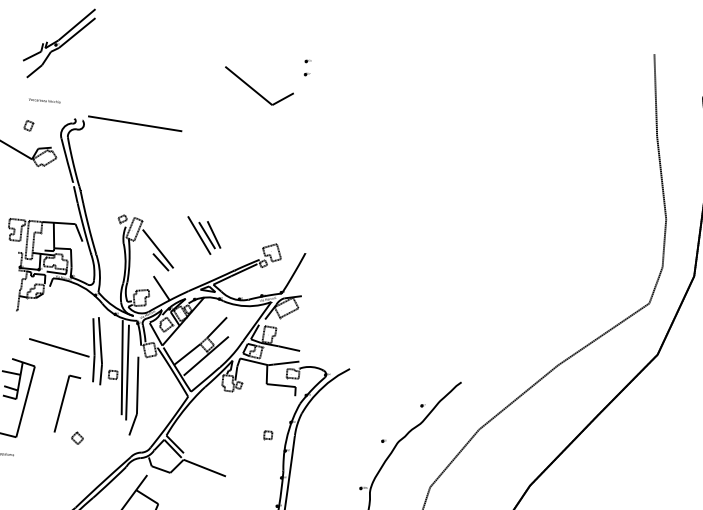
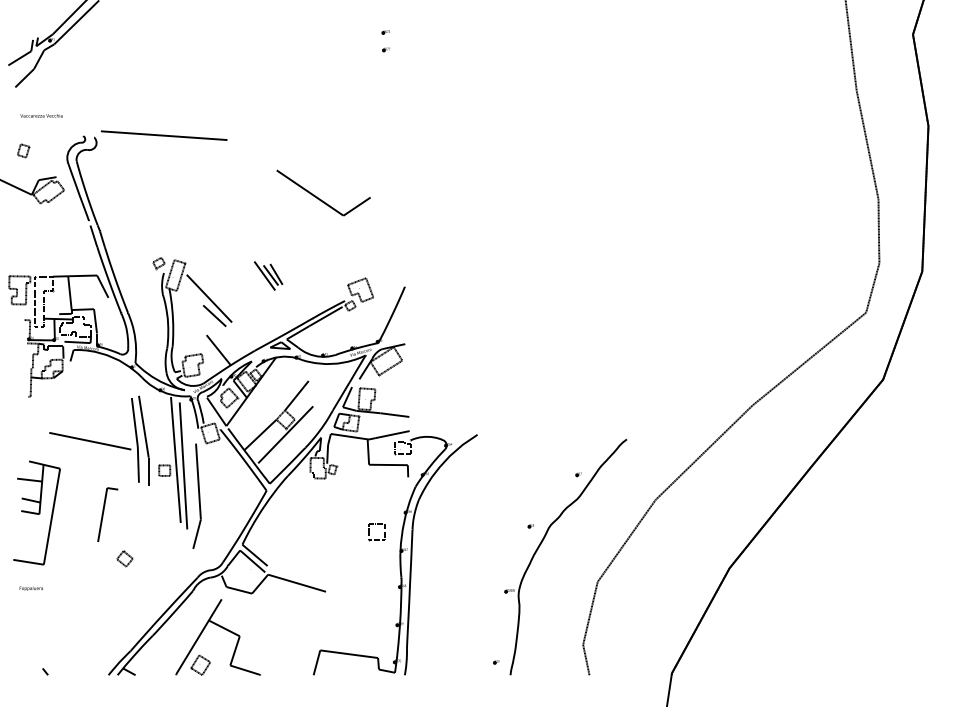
part: (256, 90) -> (320, 198), moved
part: (203, 235) -> (268, 275), size x0.6
part: (67, 403) -> (107, 514), size x0.7
part: (267, 435) -> (376, 532), size x1.6

